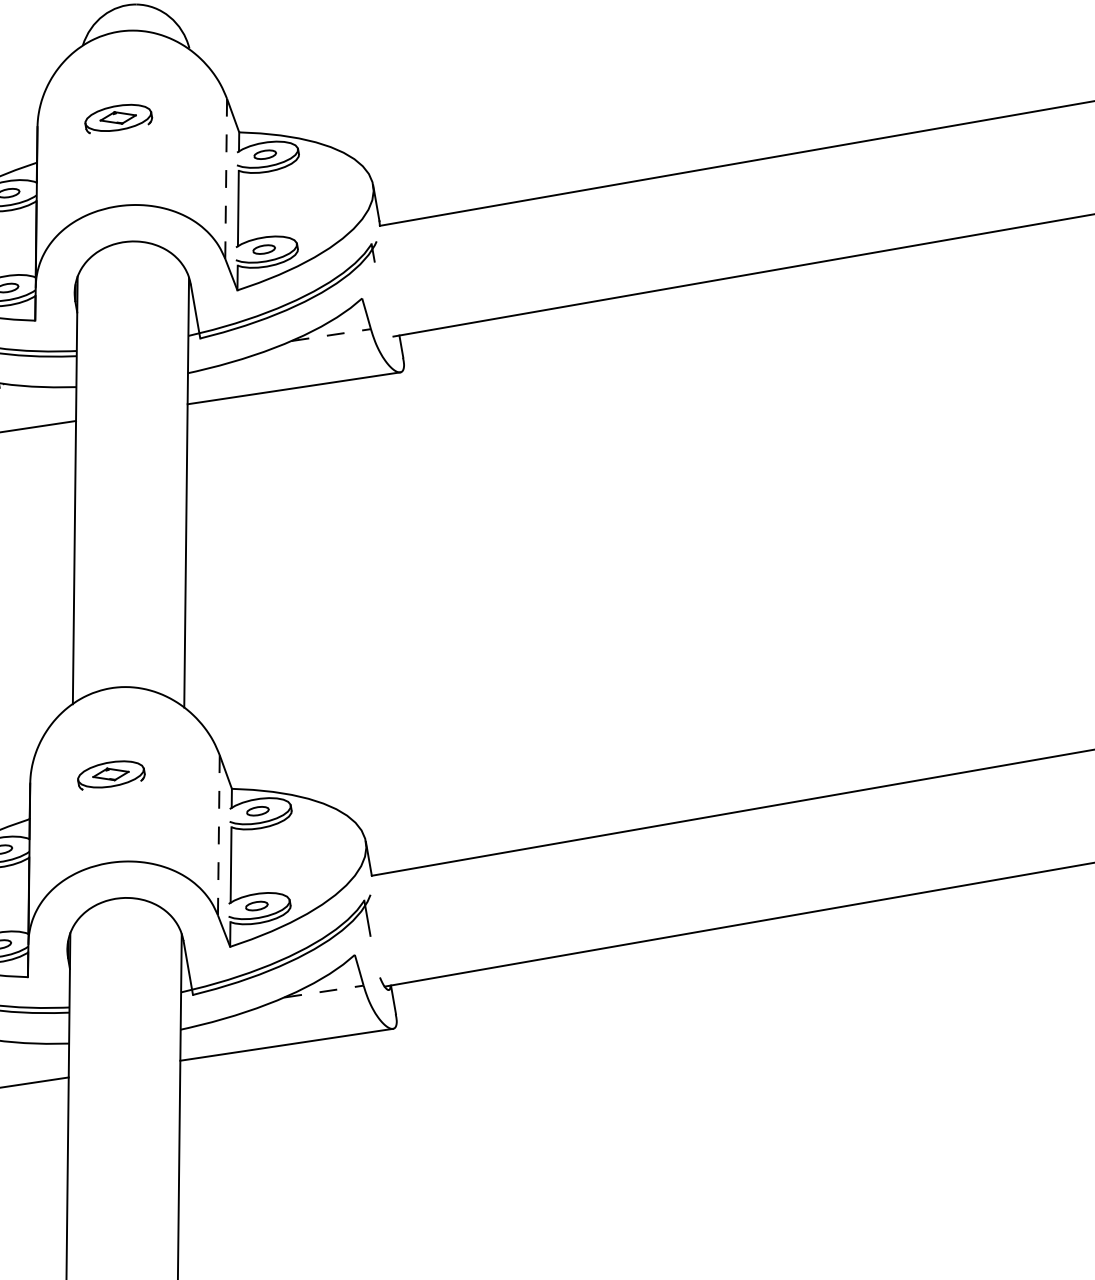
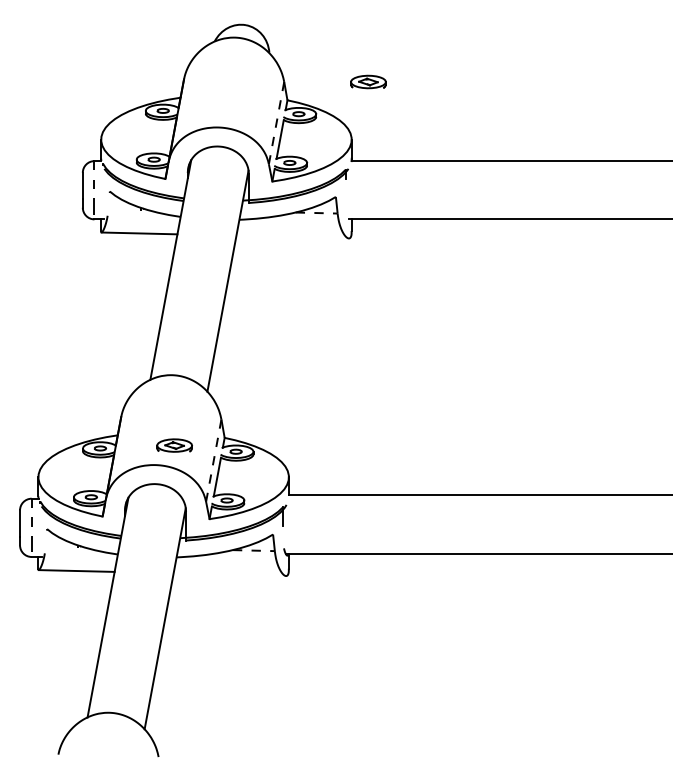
part: (118, 116) -> (368, 81), moved
line: (293, 387) -> (292, 236), removed
part: (110, 774) -> (174, 445), moved
line: (285, 1044) -> (229, 574), removed

